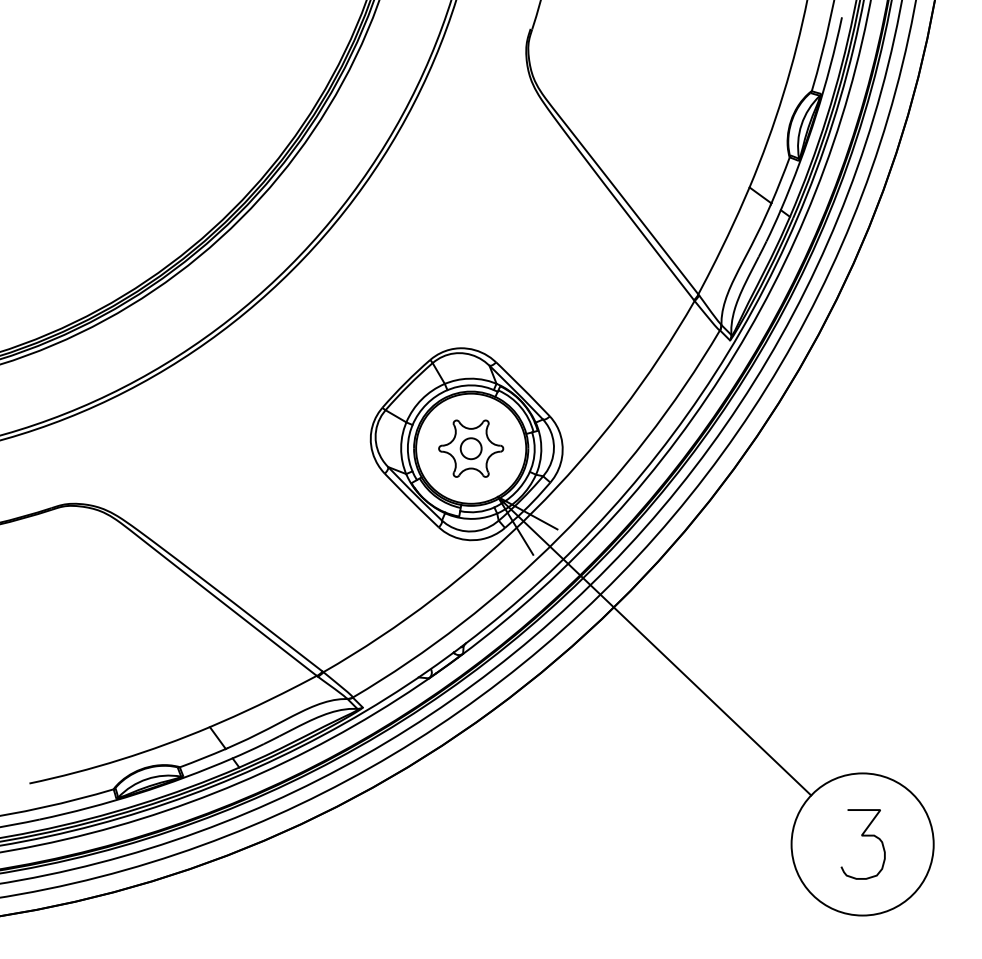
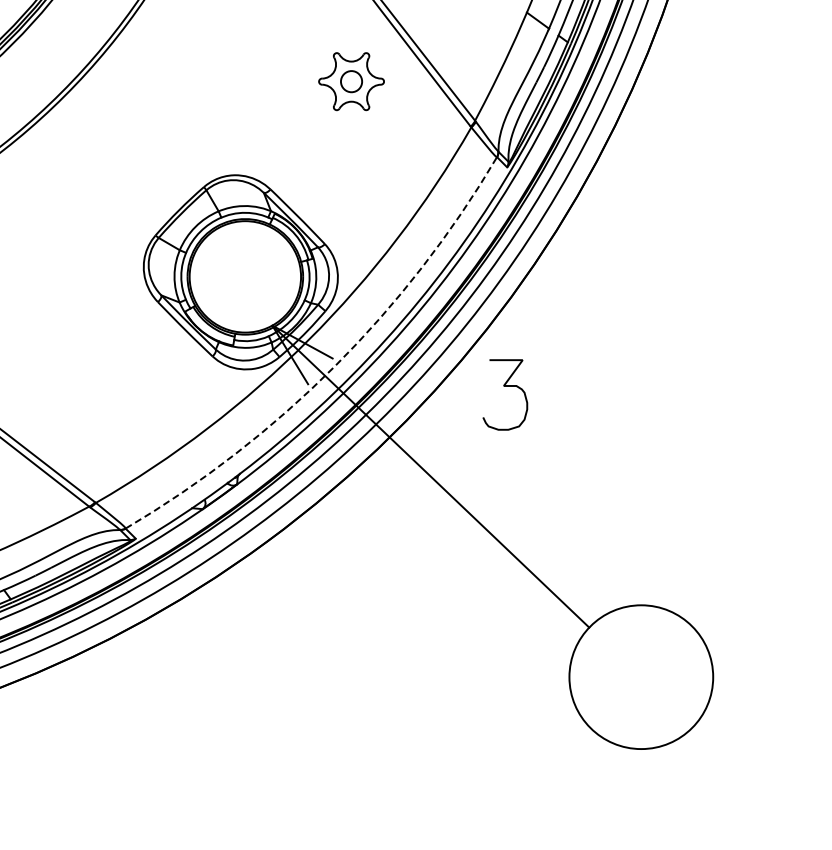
part: (471, 448) -> (351, 81), moved
arc: (559, 537) -> (334, 366), solid -> dashed
curve: (862, 836) -> (504, 386), moved

